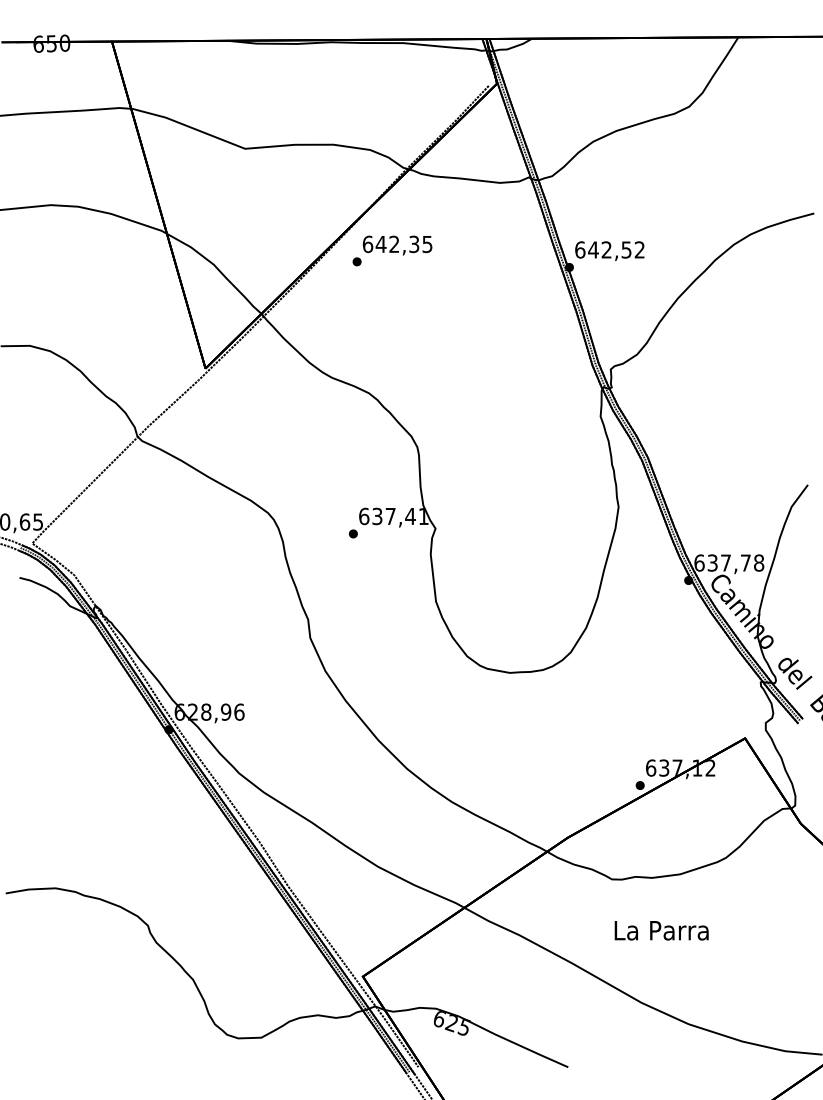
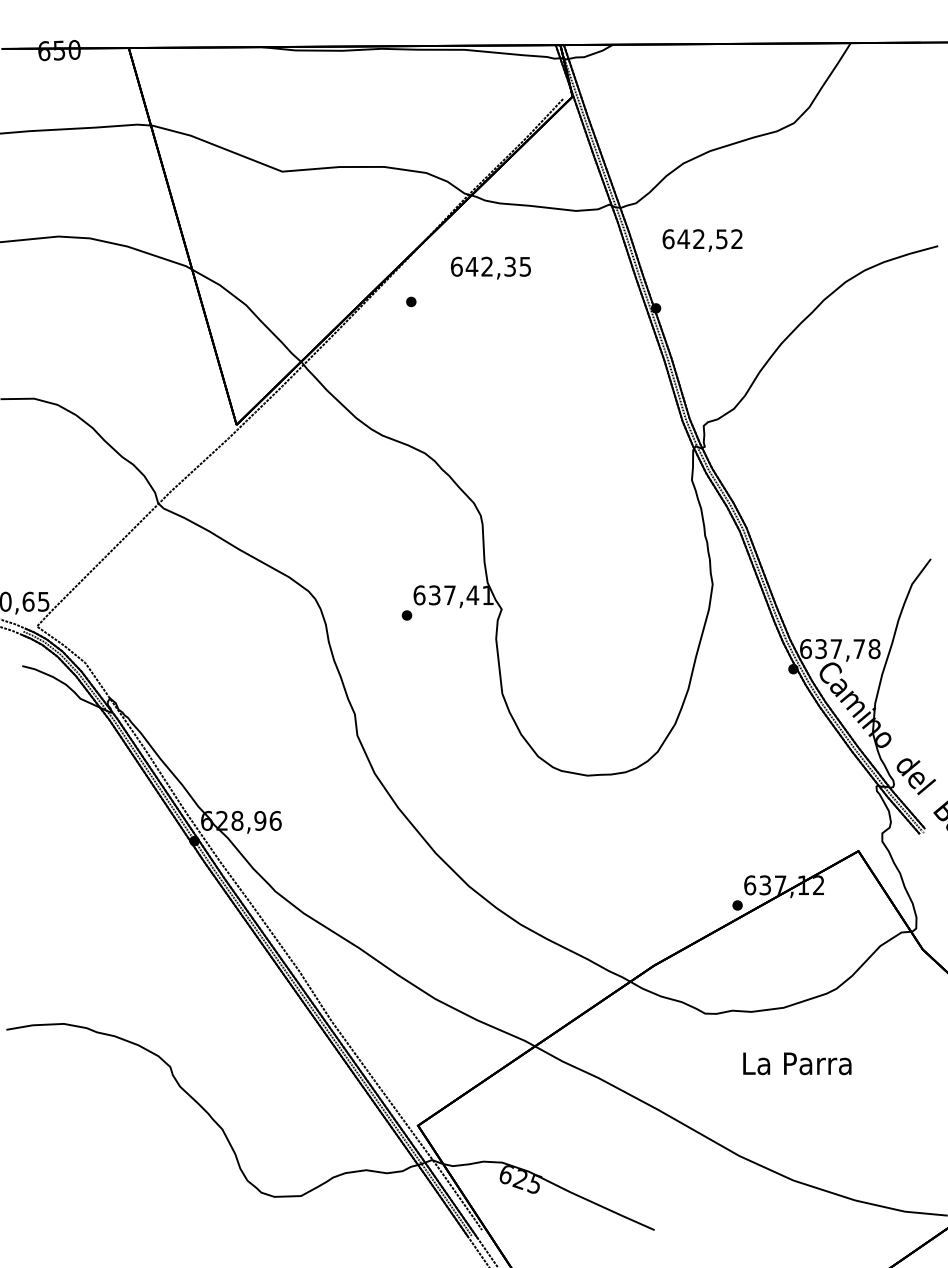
text: (397, 245) -> (490, 267), moved
text: (609, 251) -> (702, 240), moved
text: (661, 930) -> (797, 1063), moved

